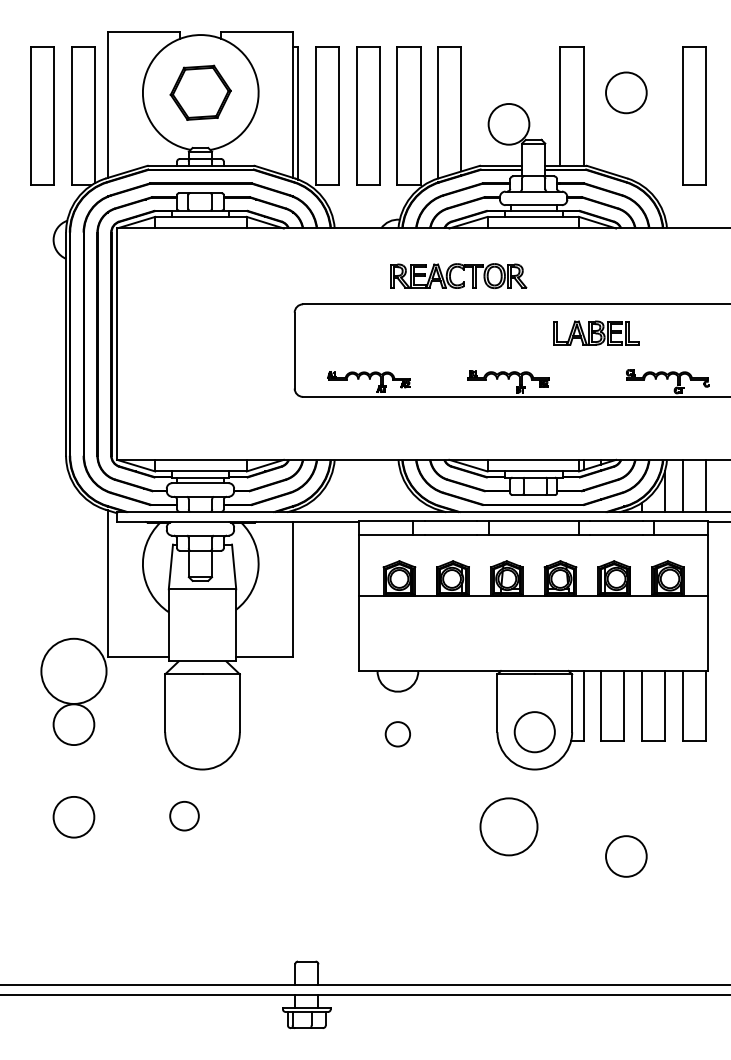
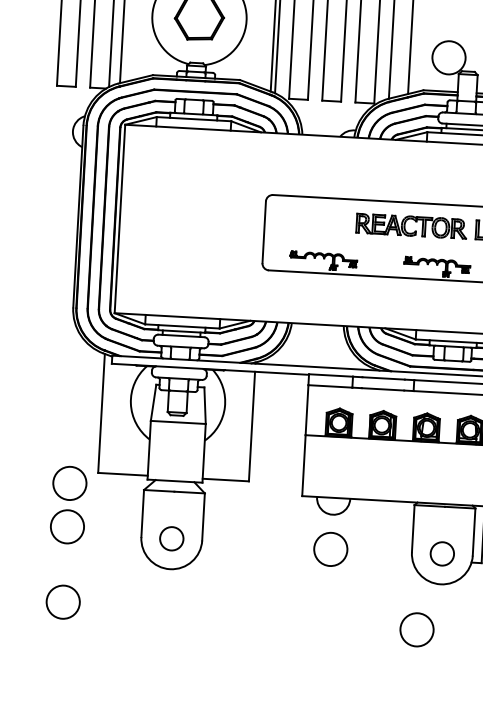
part: (463, 270) -> (415, 221), moved
circle: (73, 671) -> (69, 483), size x0.62
circle: (534, 731) -> (442, 553), size x0.71
circle: (397, 733) -> (330, 548), size x1.67
circle: (184, 816) -> (171, 539), moved
circle: (508, 826) -> (416, 629), size x0.71

